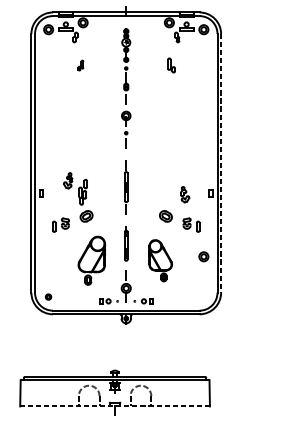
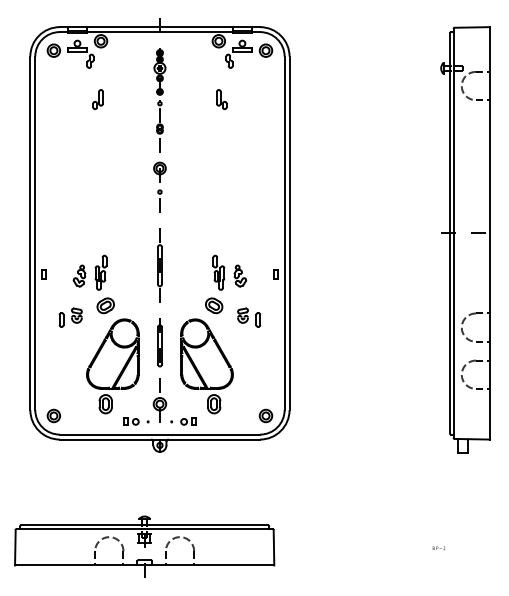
part: (80, 65) -> (97, 99), size x1.43
line: (221, 163) -> (289, 233), dashed -> solid
part: (68, 180) -> (79, 275), moved
part: (169, 192) -> (218, 272), added
part: (203, 256) -> (265, 415), moved
part: (91, 260) -> (112, 366), size x1.43
part: (160, 260) -> (206, 366), size x1.67
part: (48, 296) -> (53, 415), size x1.67
line: (114, 406) -> (144, 565), dashed -> solid

